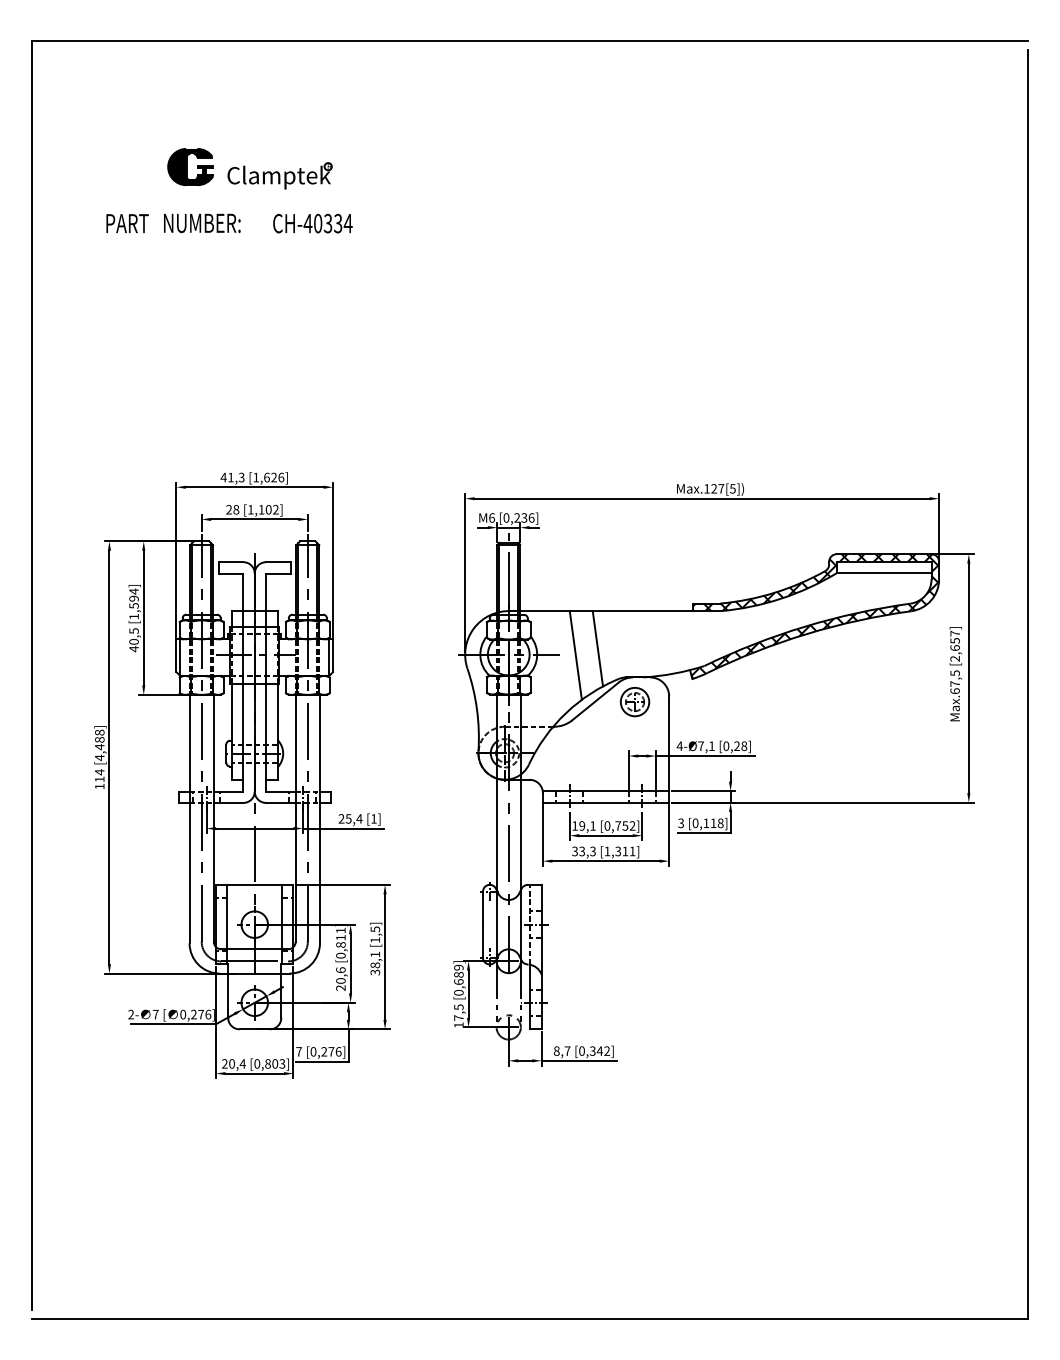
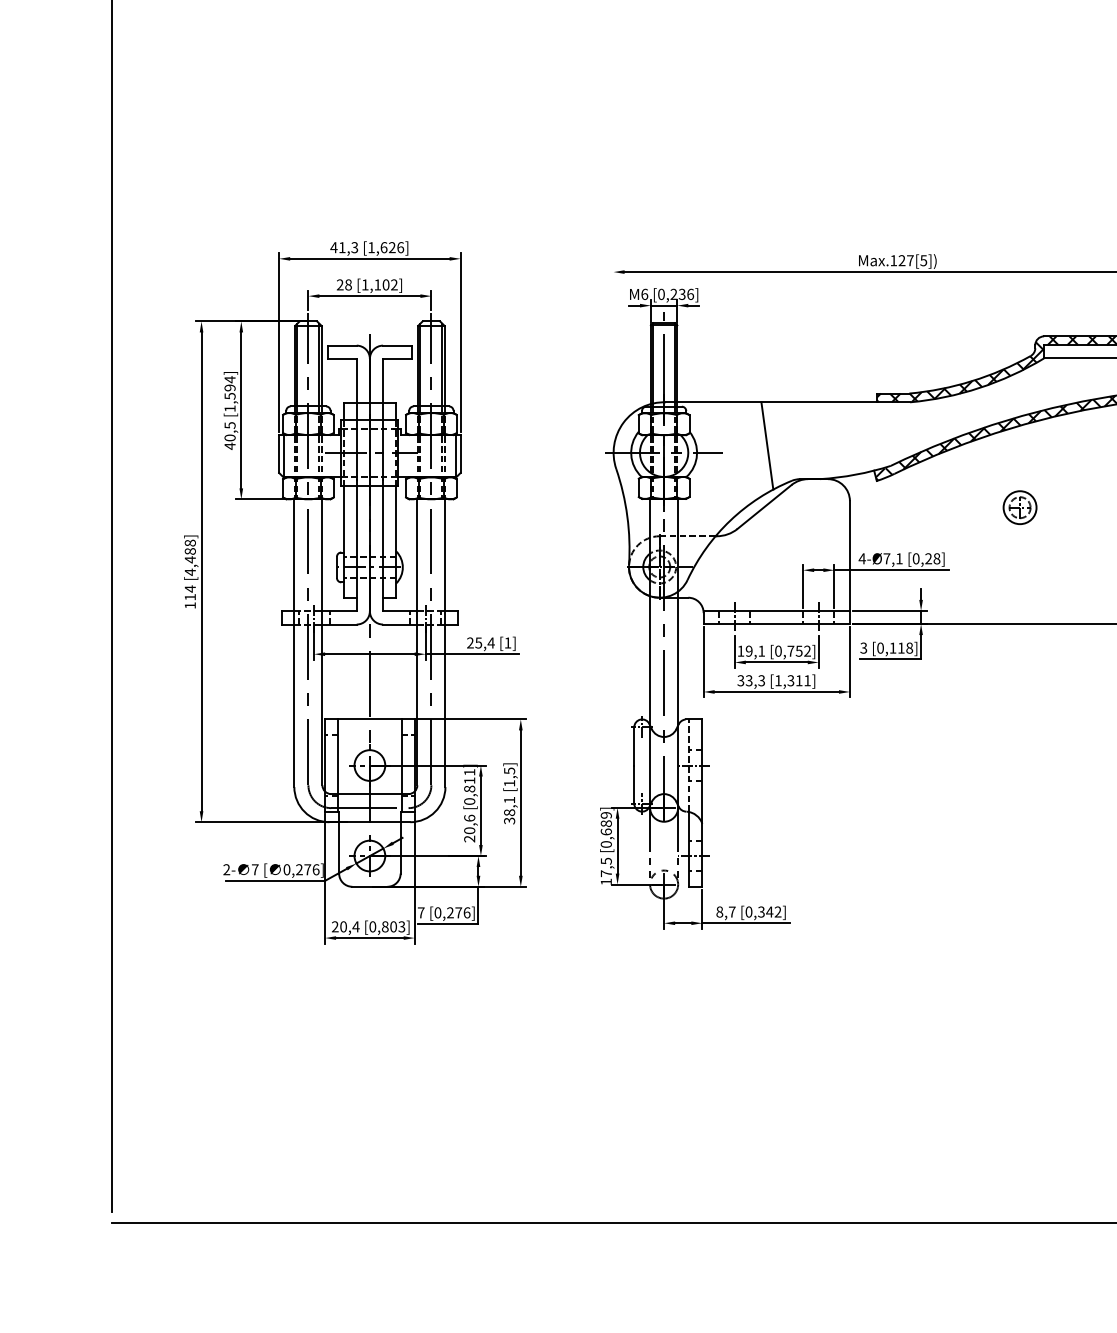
line: (465, 572) -> (614, 357), removed
line: (575, 655) -> (741, 453), removed
part: (635, 702) -> (1020, 508), moved

